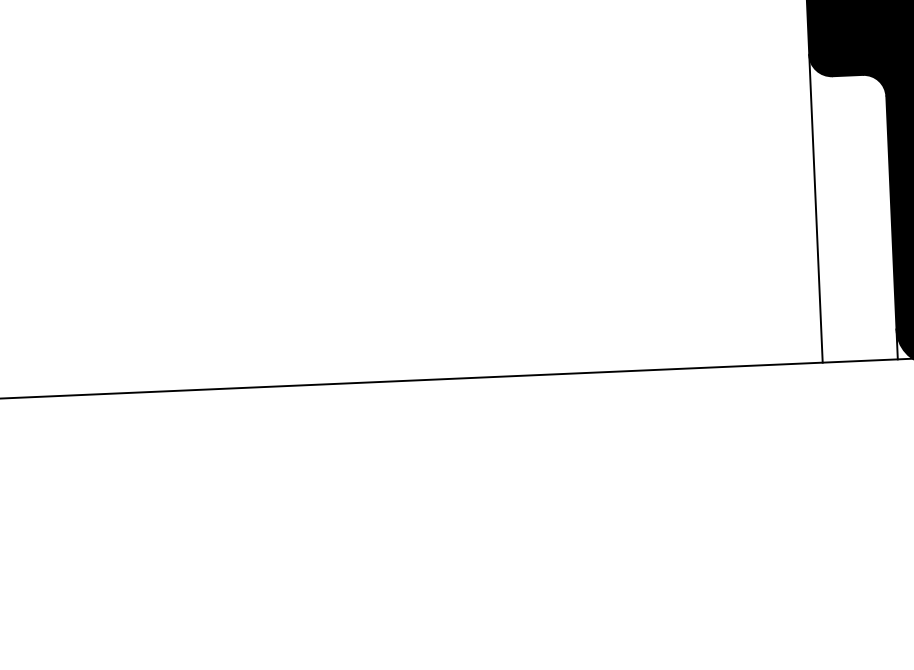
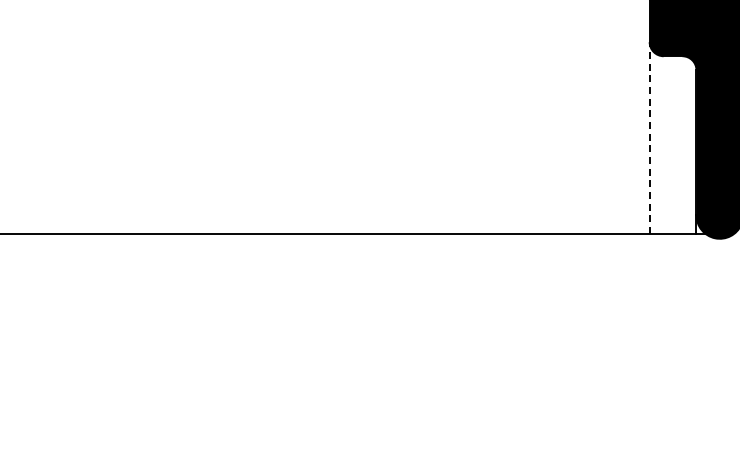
line: (815, 209) -> (649, 138), solid -> dashed

